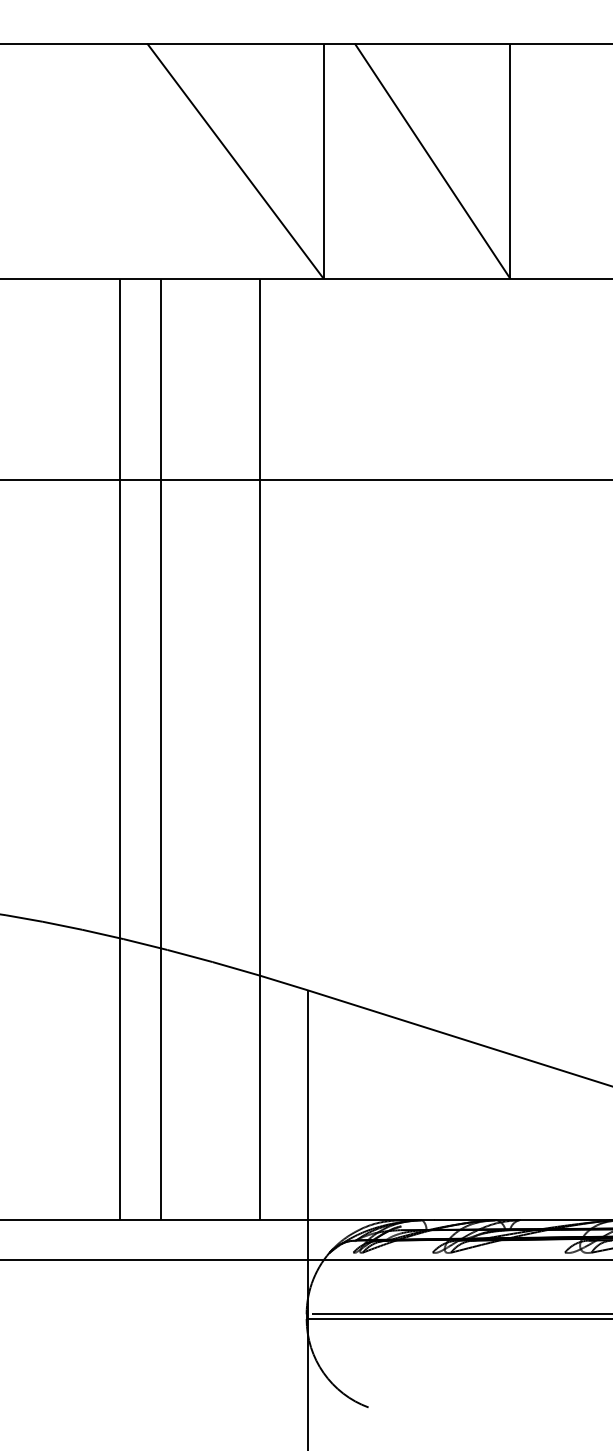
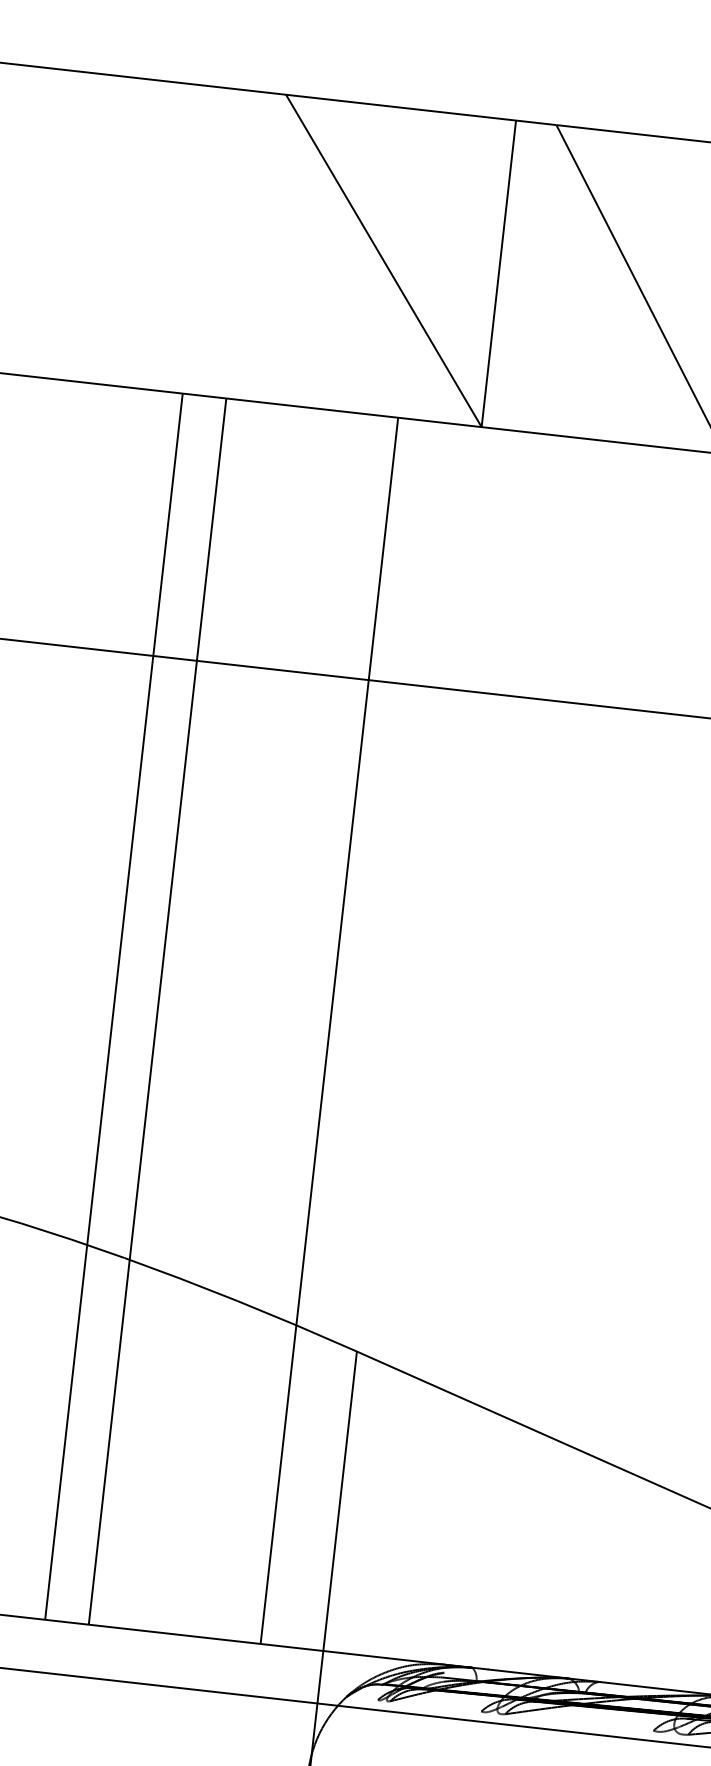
line: (120, 749) -> (114, 1006), moved
line: (160, 749) -> (157, 1011), moved

